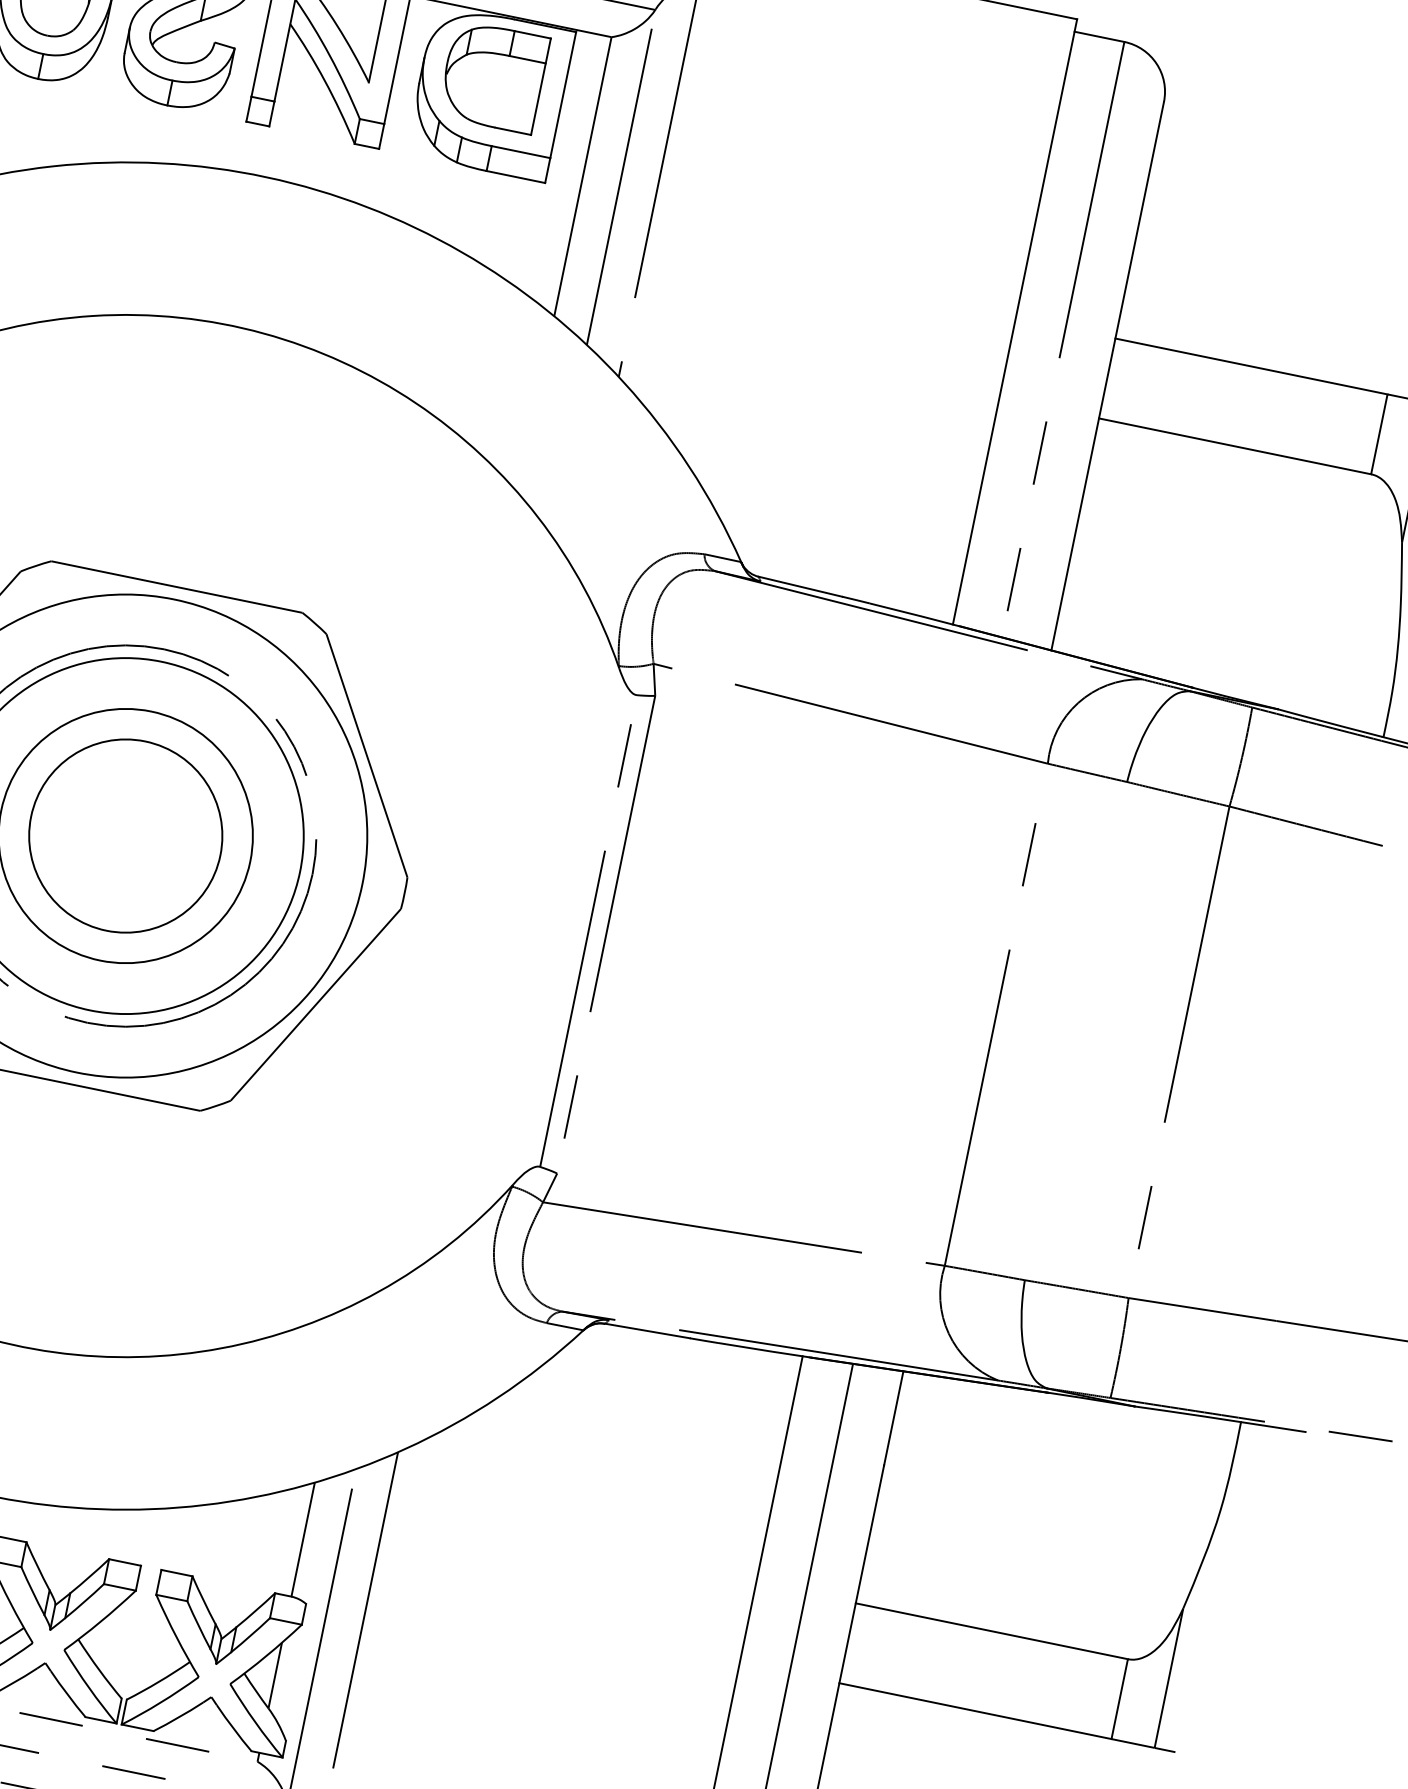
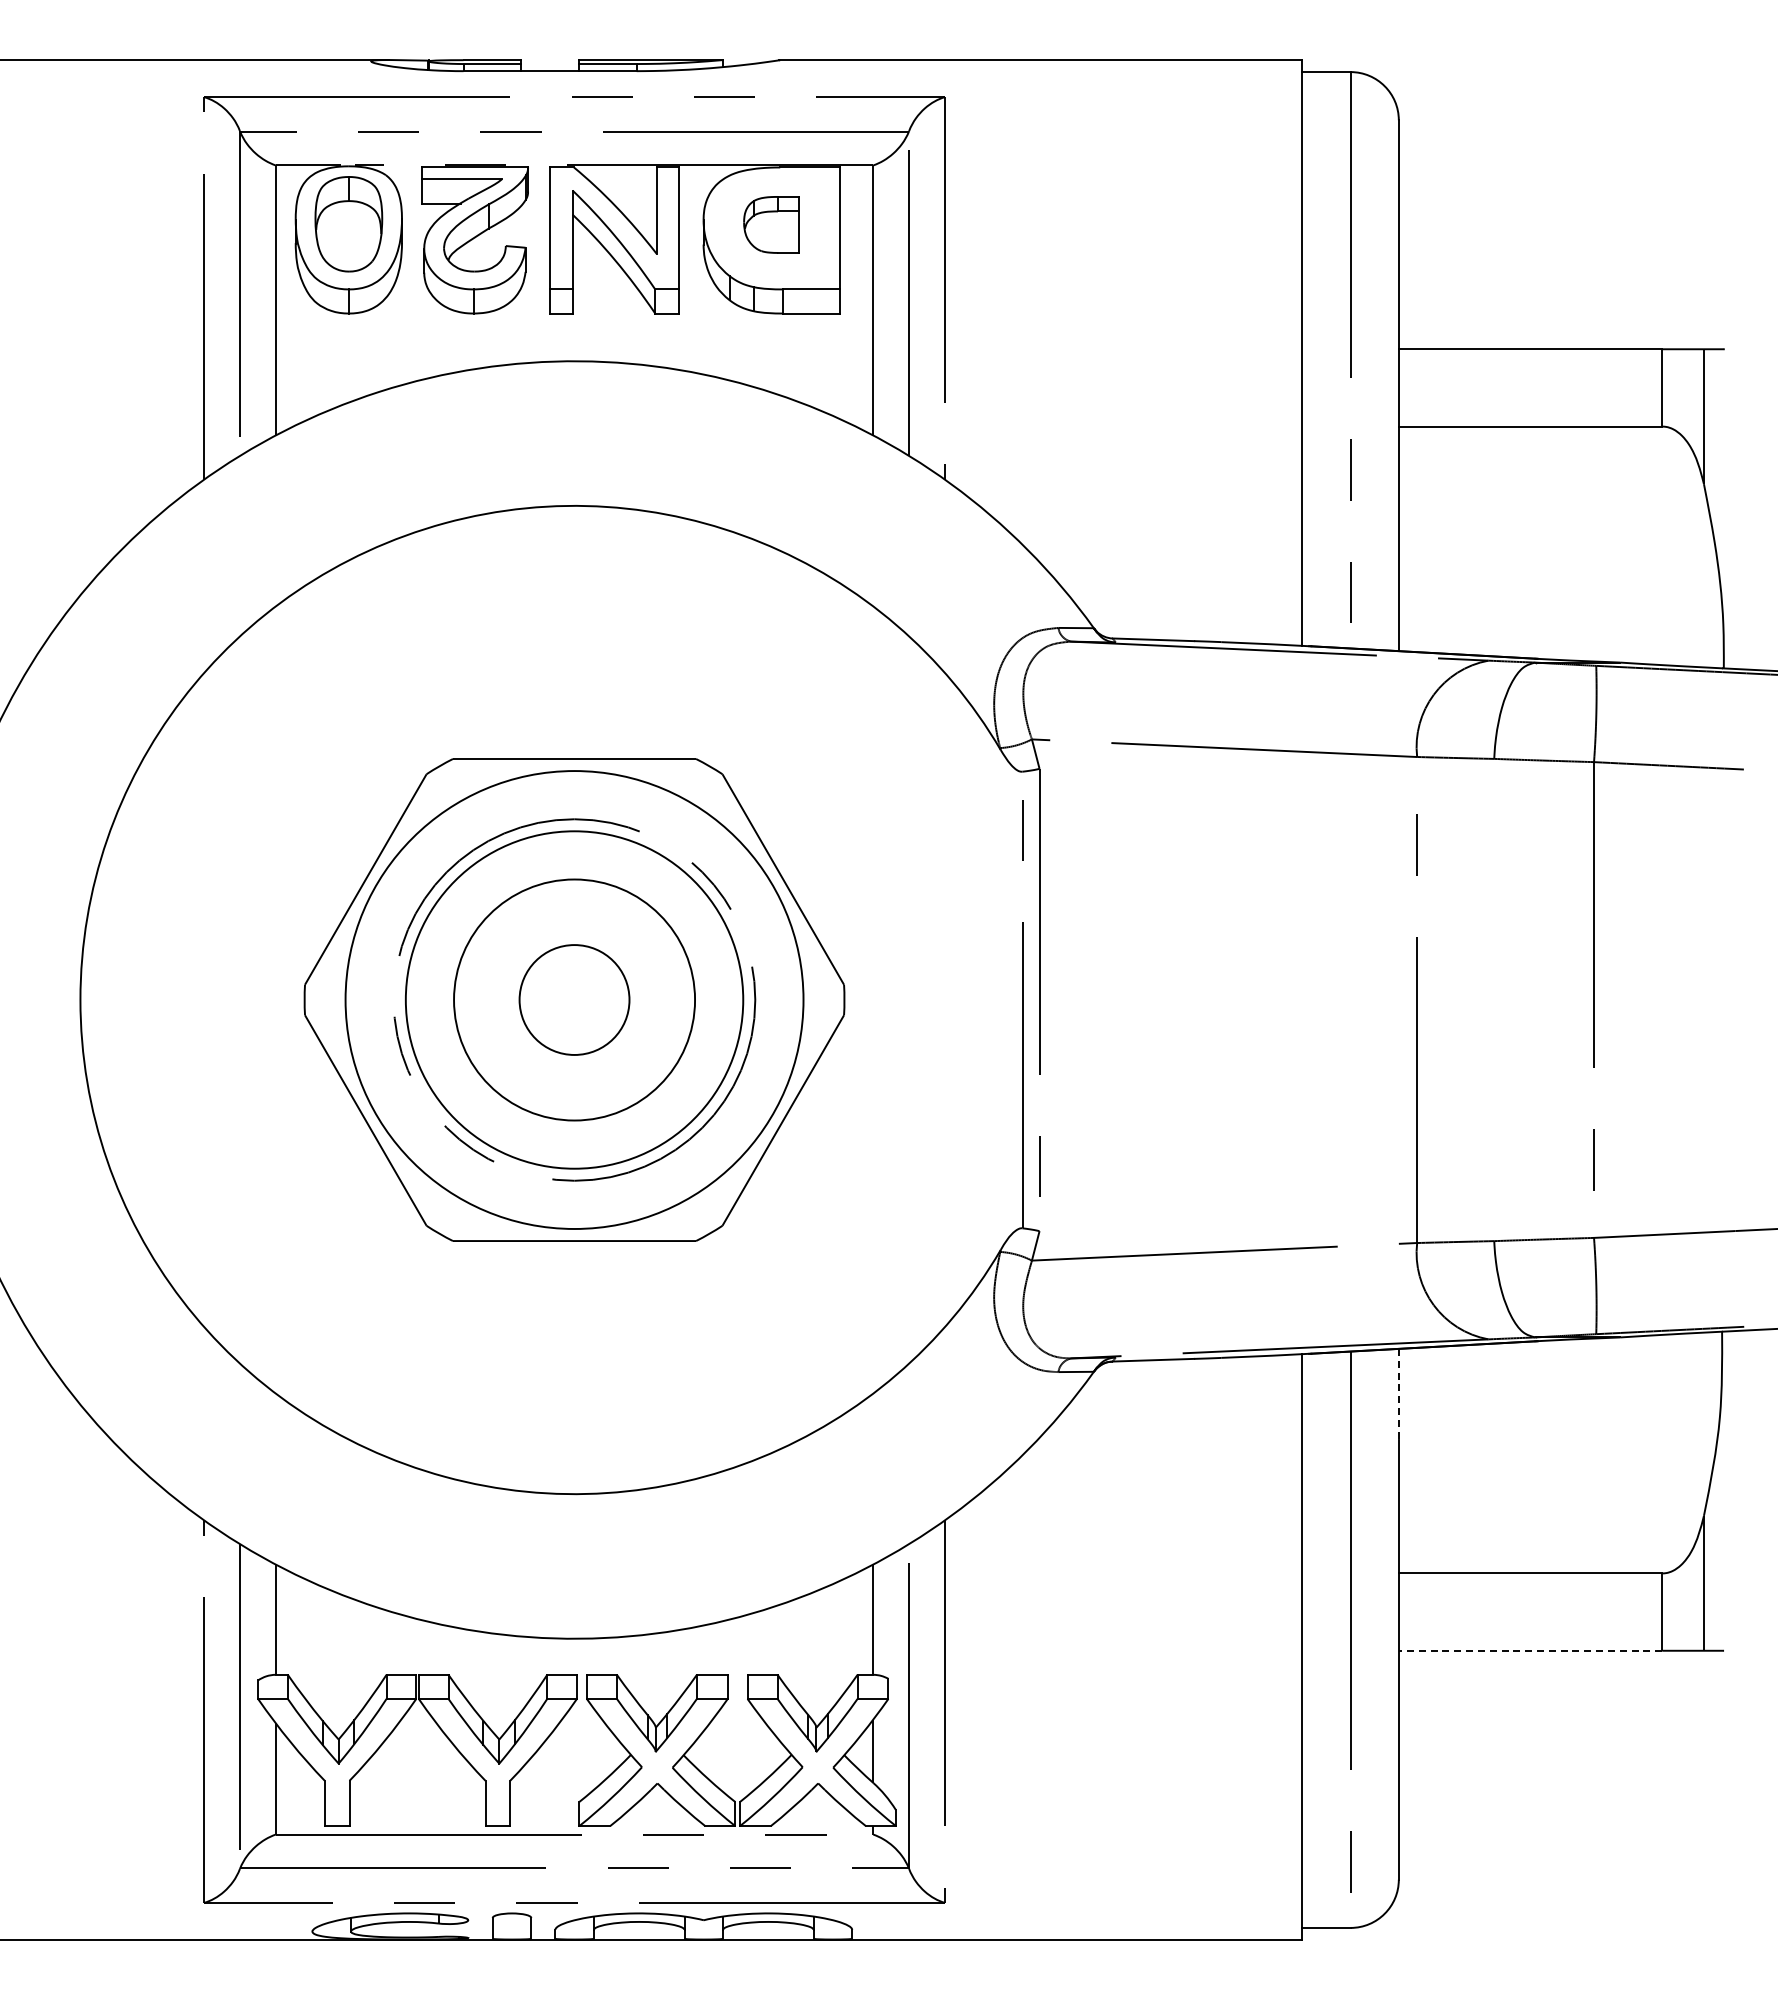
part: (493, 76) -> (771, 224), size x0.6
circle: (125, 835) -> (574, 999), size x0.6
line: (893, 1418) -> (1398, 1394), solid -> dashed
line: (975, 1710) -> (1530, 1650), solid -> dashed

